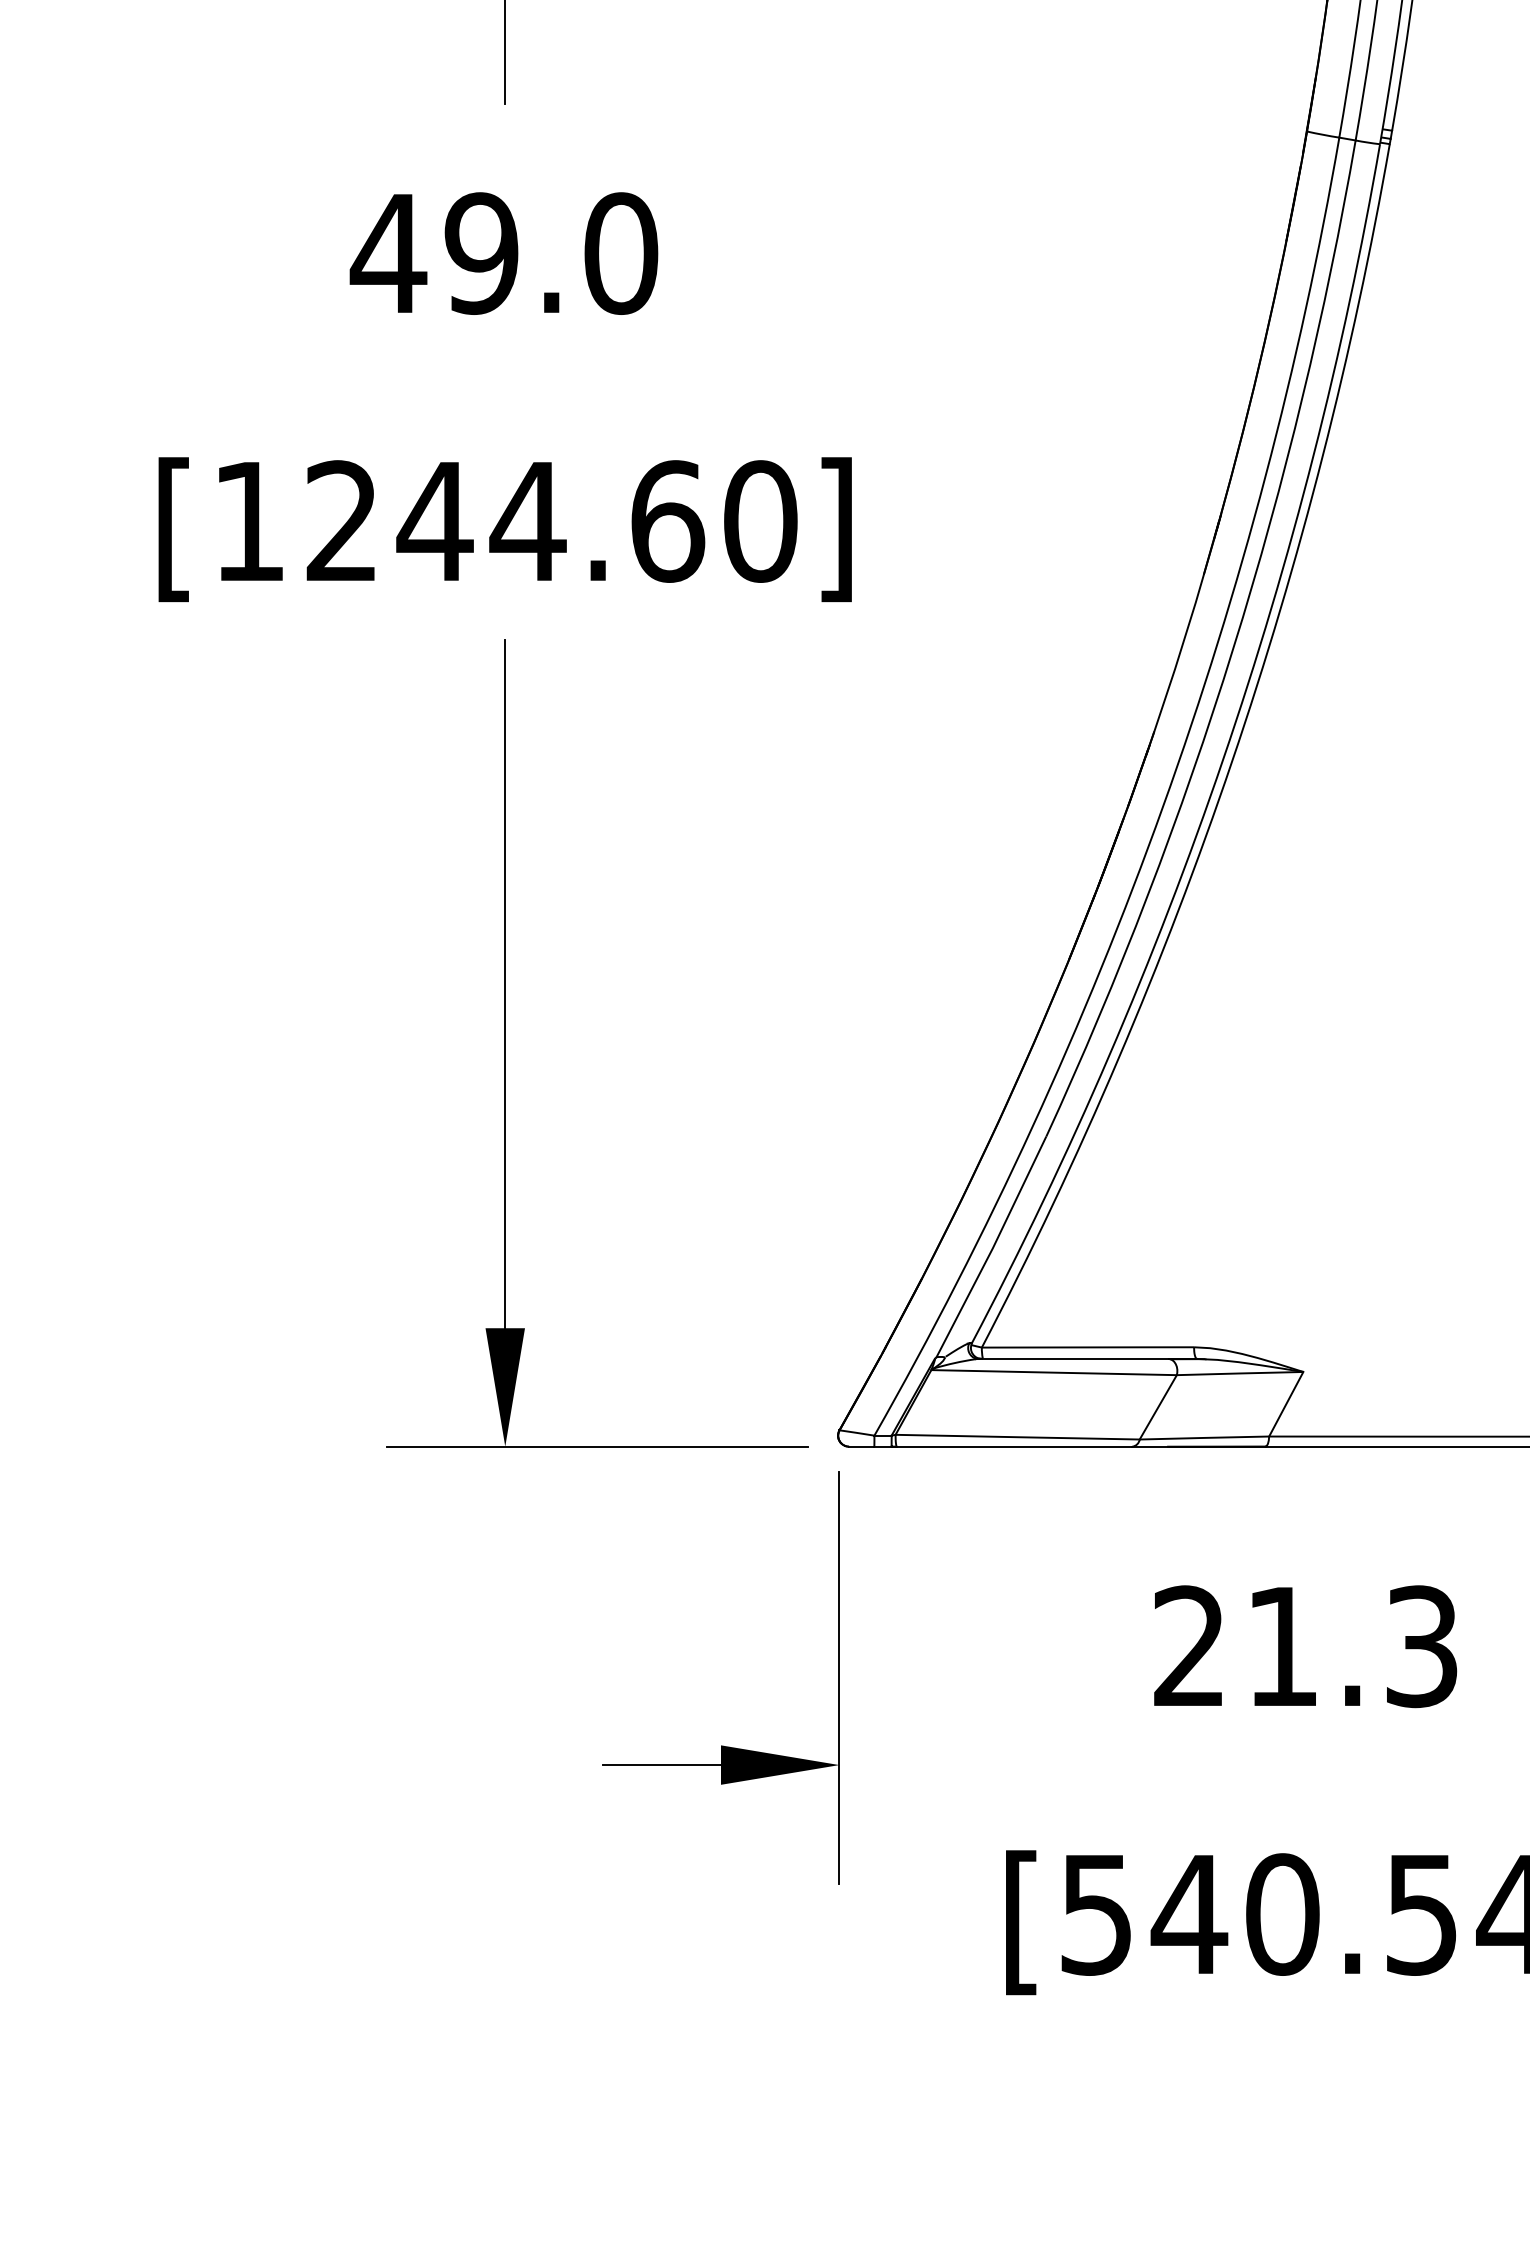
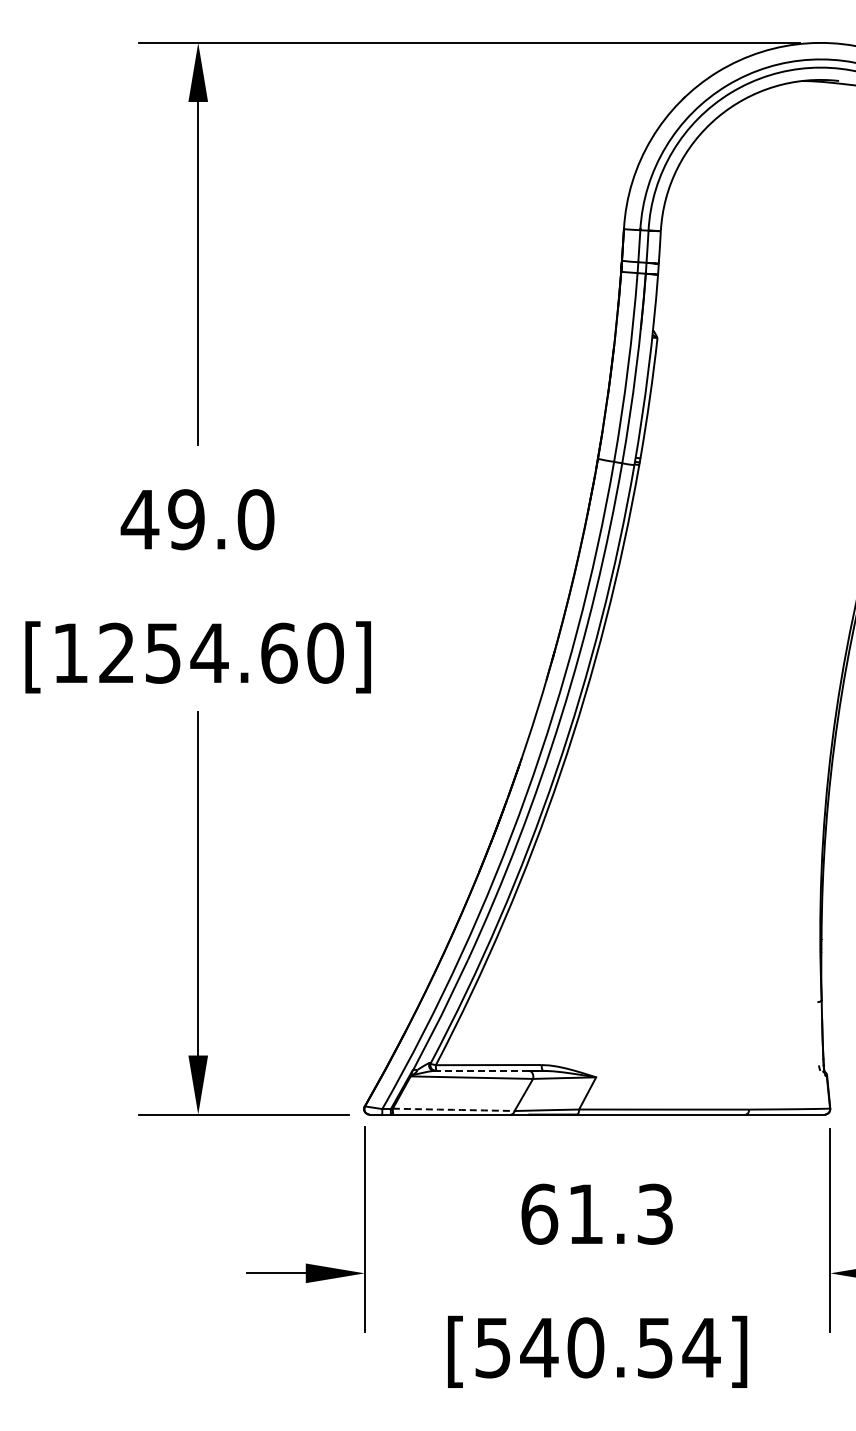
text: (433, 521) -> (162, 653), [1244.60] -> [1254.60]
line: (1073, 1358) -> (481, 1070), solid -> dashed
arc: (1017, 1436) -> (453, 1109), solid -> dashed
text: (1189, 1645) -> (539, 1213), 21.3 -> 61.3

